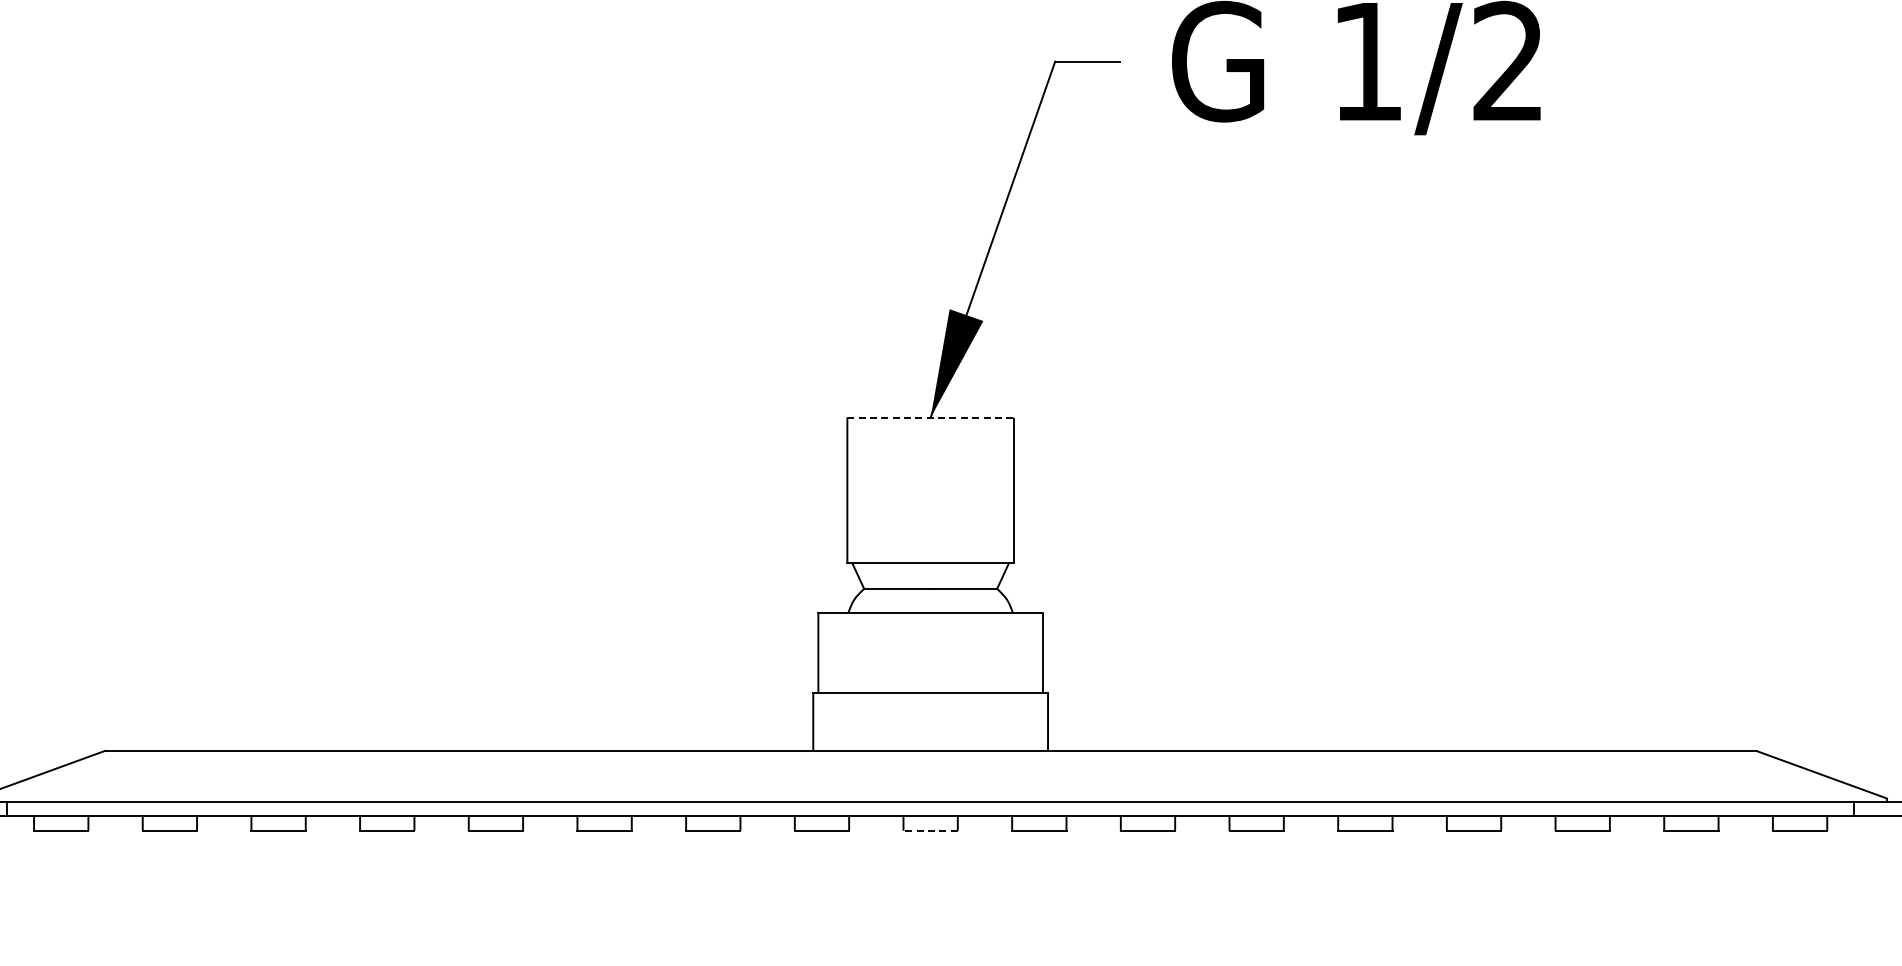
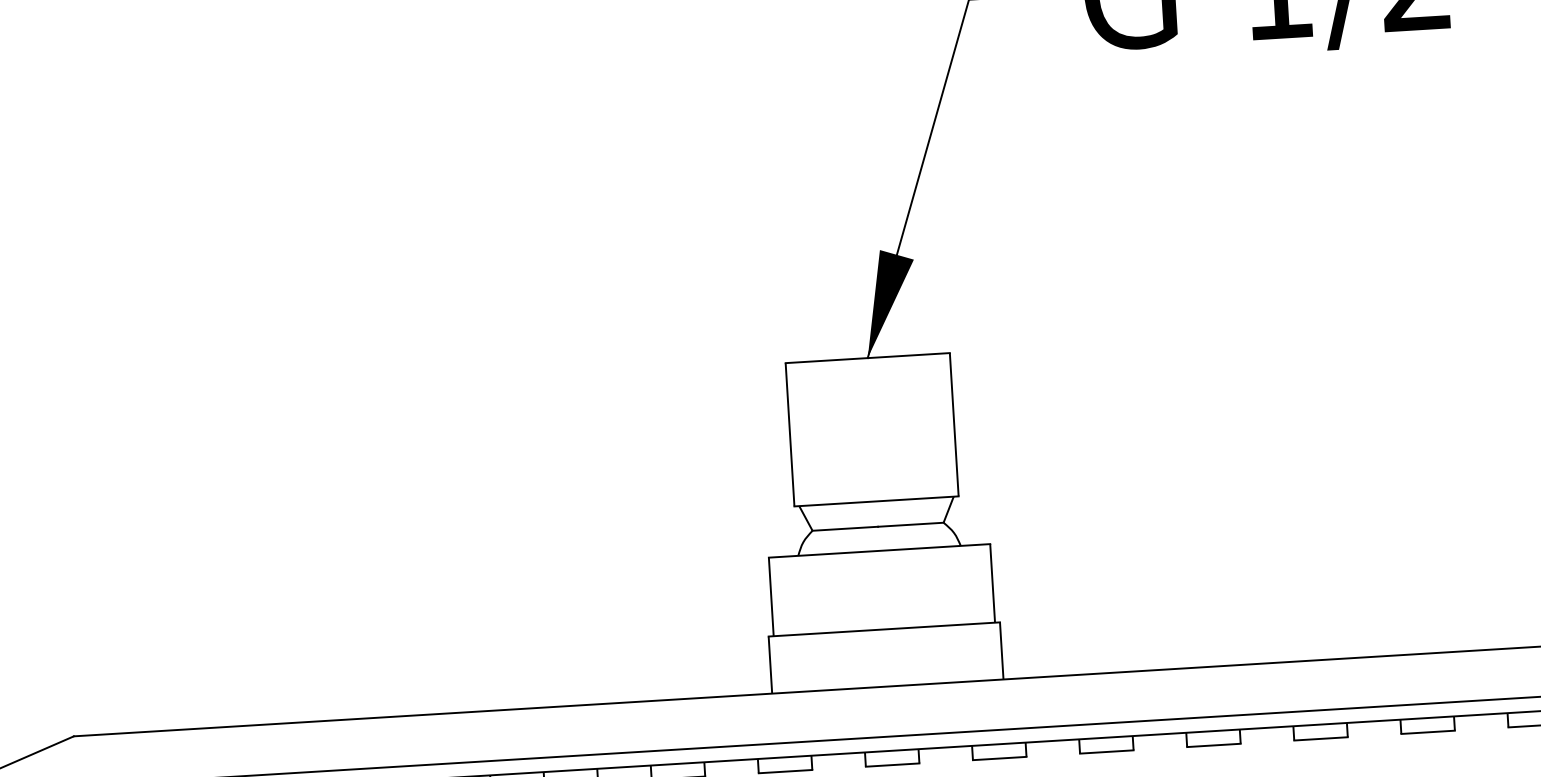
line: (931, 417) -> (868, 357), dashed -> solid
line: (930, 830) -> (892, 764), dashed -> solid

